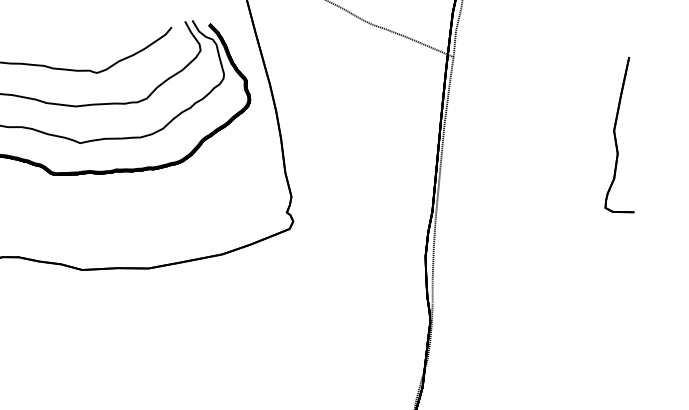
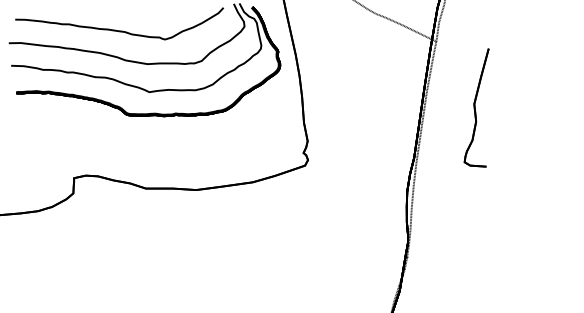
part: (617, 135) -> (476, 107), moved

